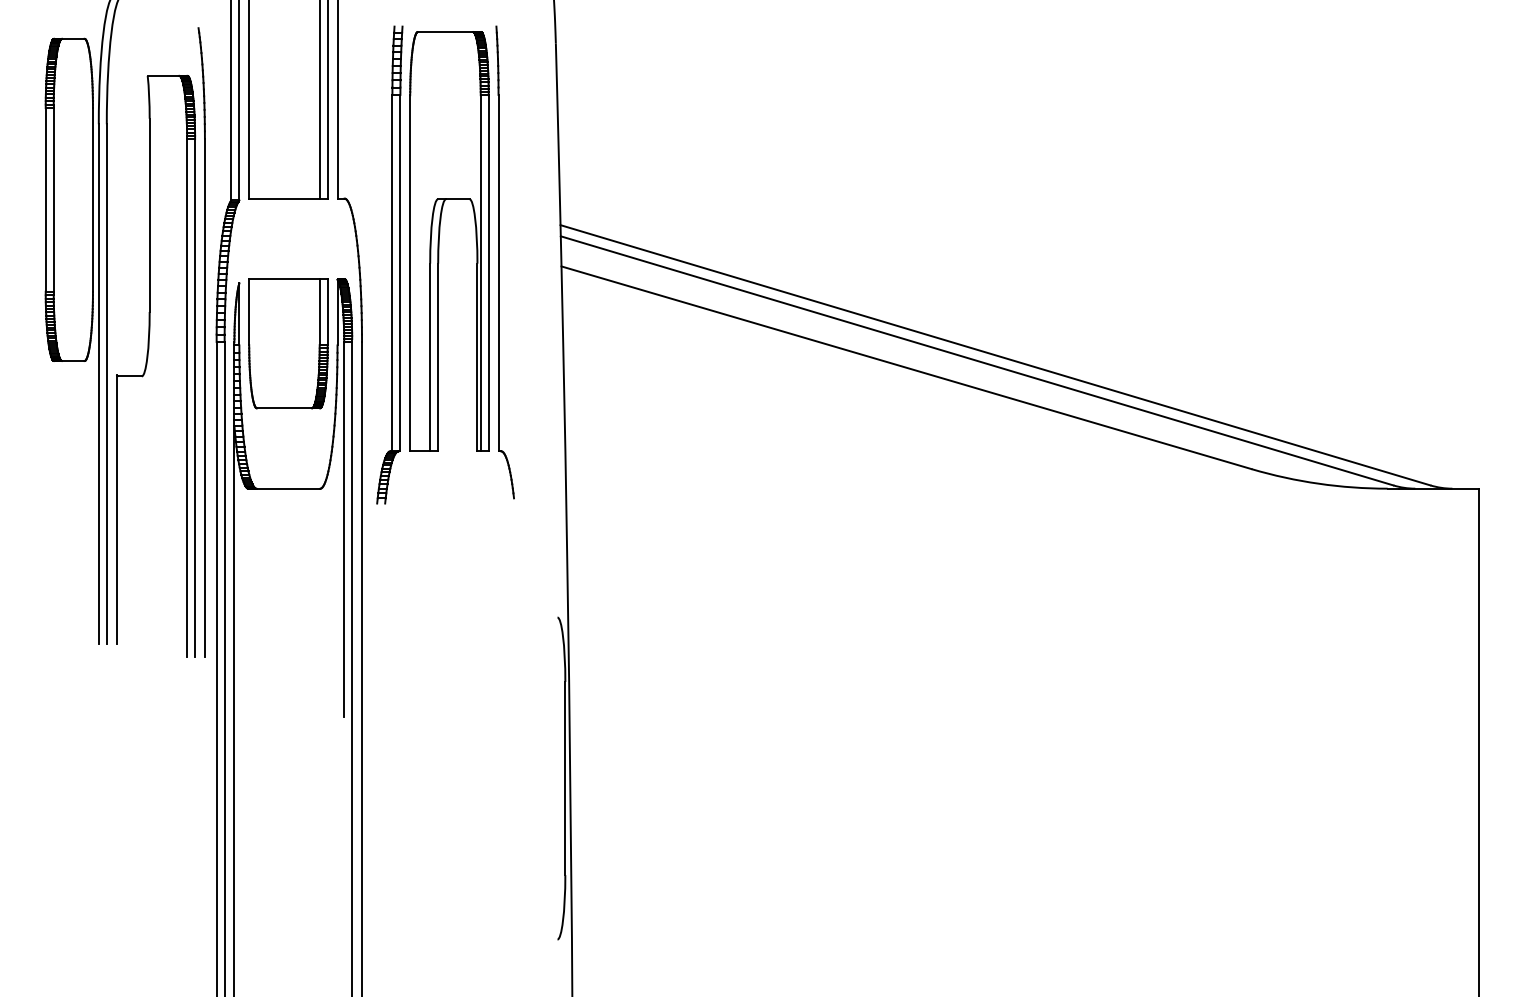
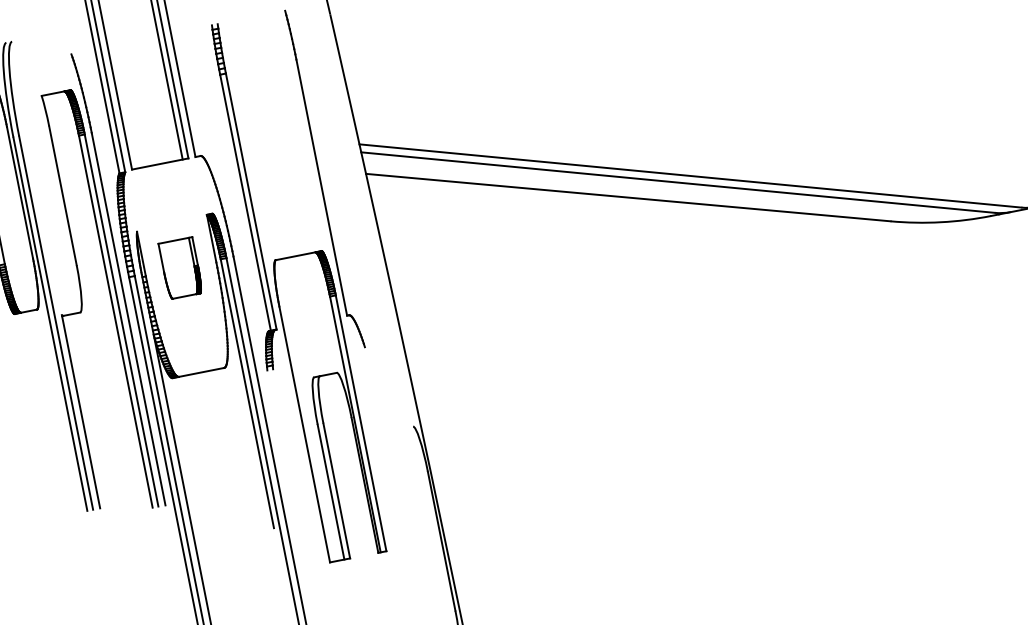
part: (439, 241) -> (321, 407), moved
part: (288, 343) -> (180, 268), size x0.6

